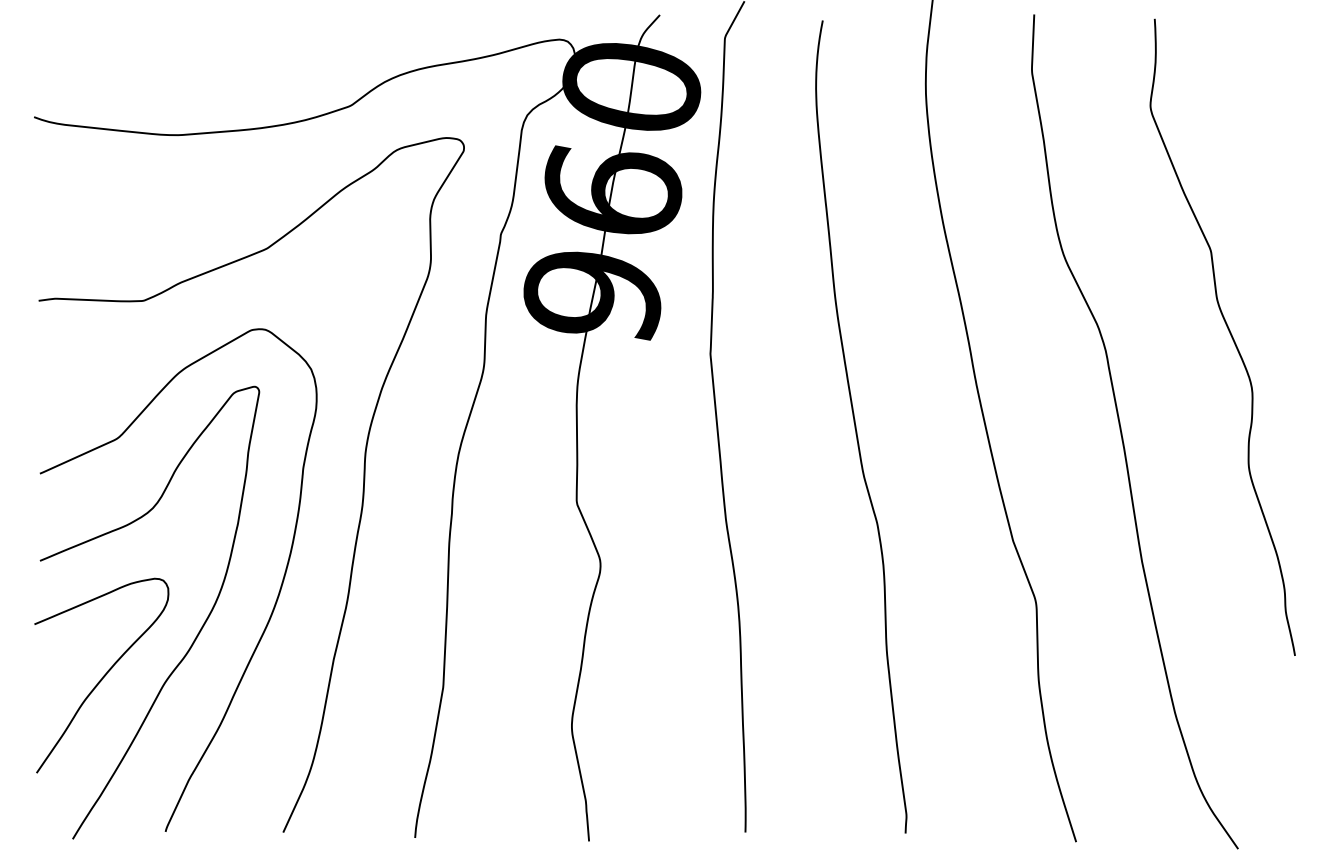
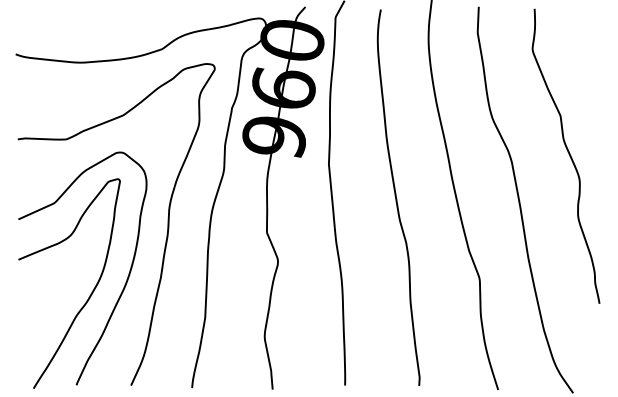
curve: (102, 674) -> (47, 312), removed

